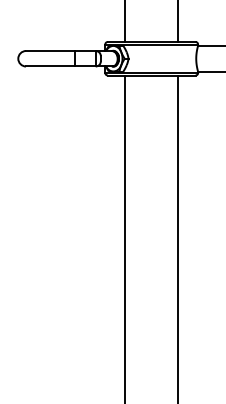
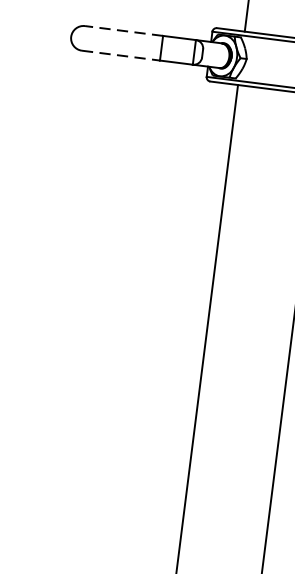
line: (50, 51) -> (123, 31), solid -> dashed
line: (50, 66) -> (120, 55), solid -> dashed

